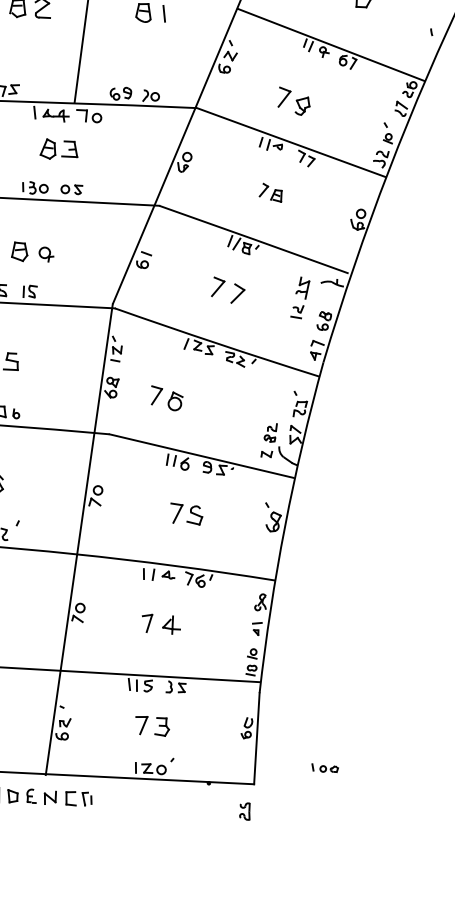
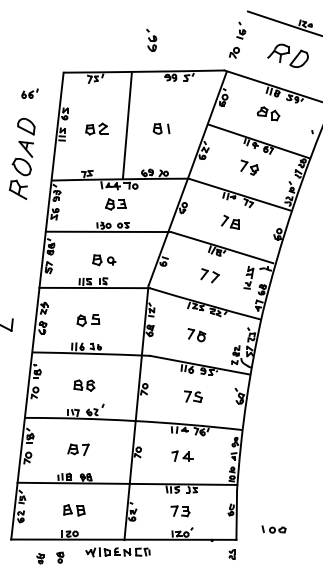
part: (293, 101) -> (249, 167), moved
part: (271, 191) -> (230, 221), size x1.43
part: (166, 399) -> (196, 335), moved
part: (324, 768) -> (273, 529), size x1.67

